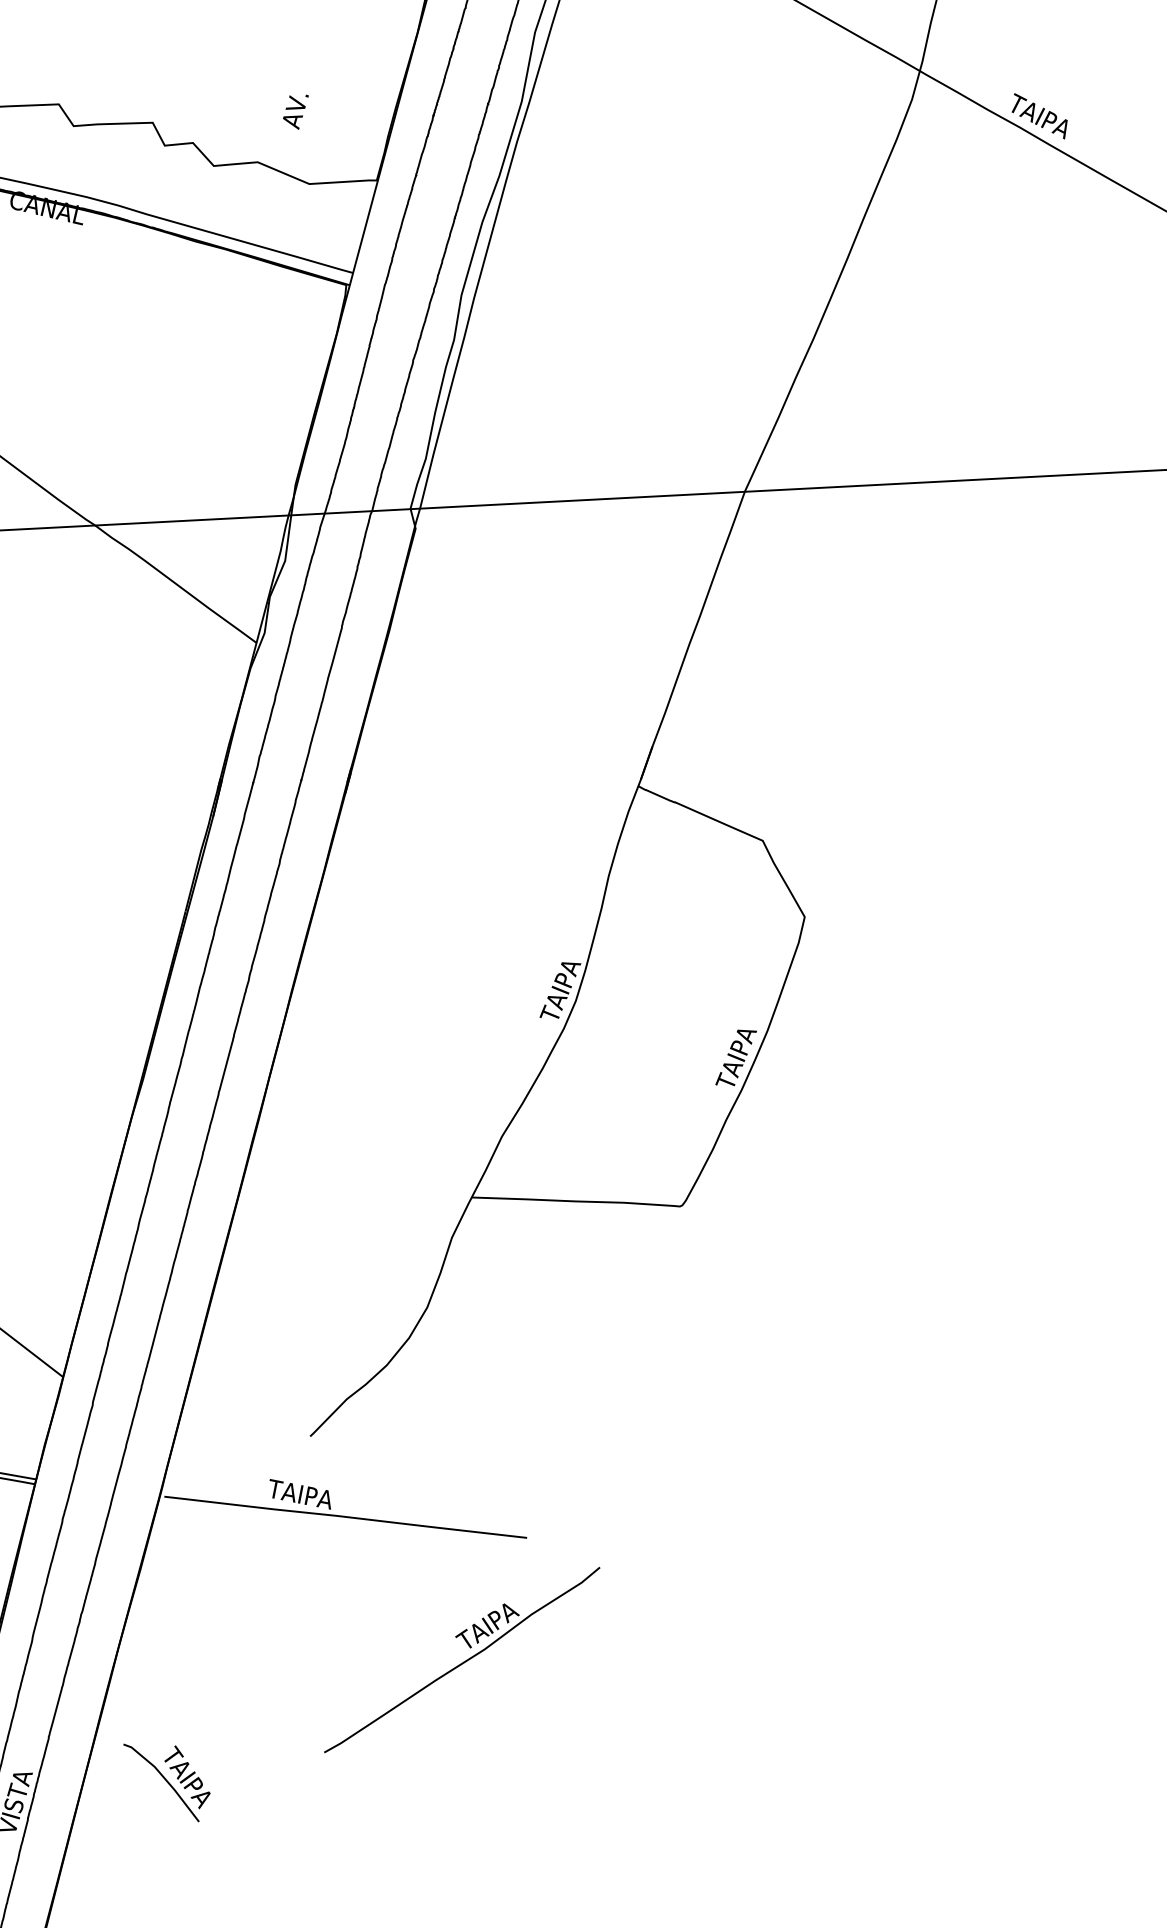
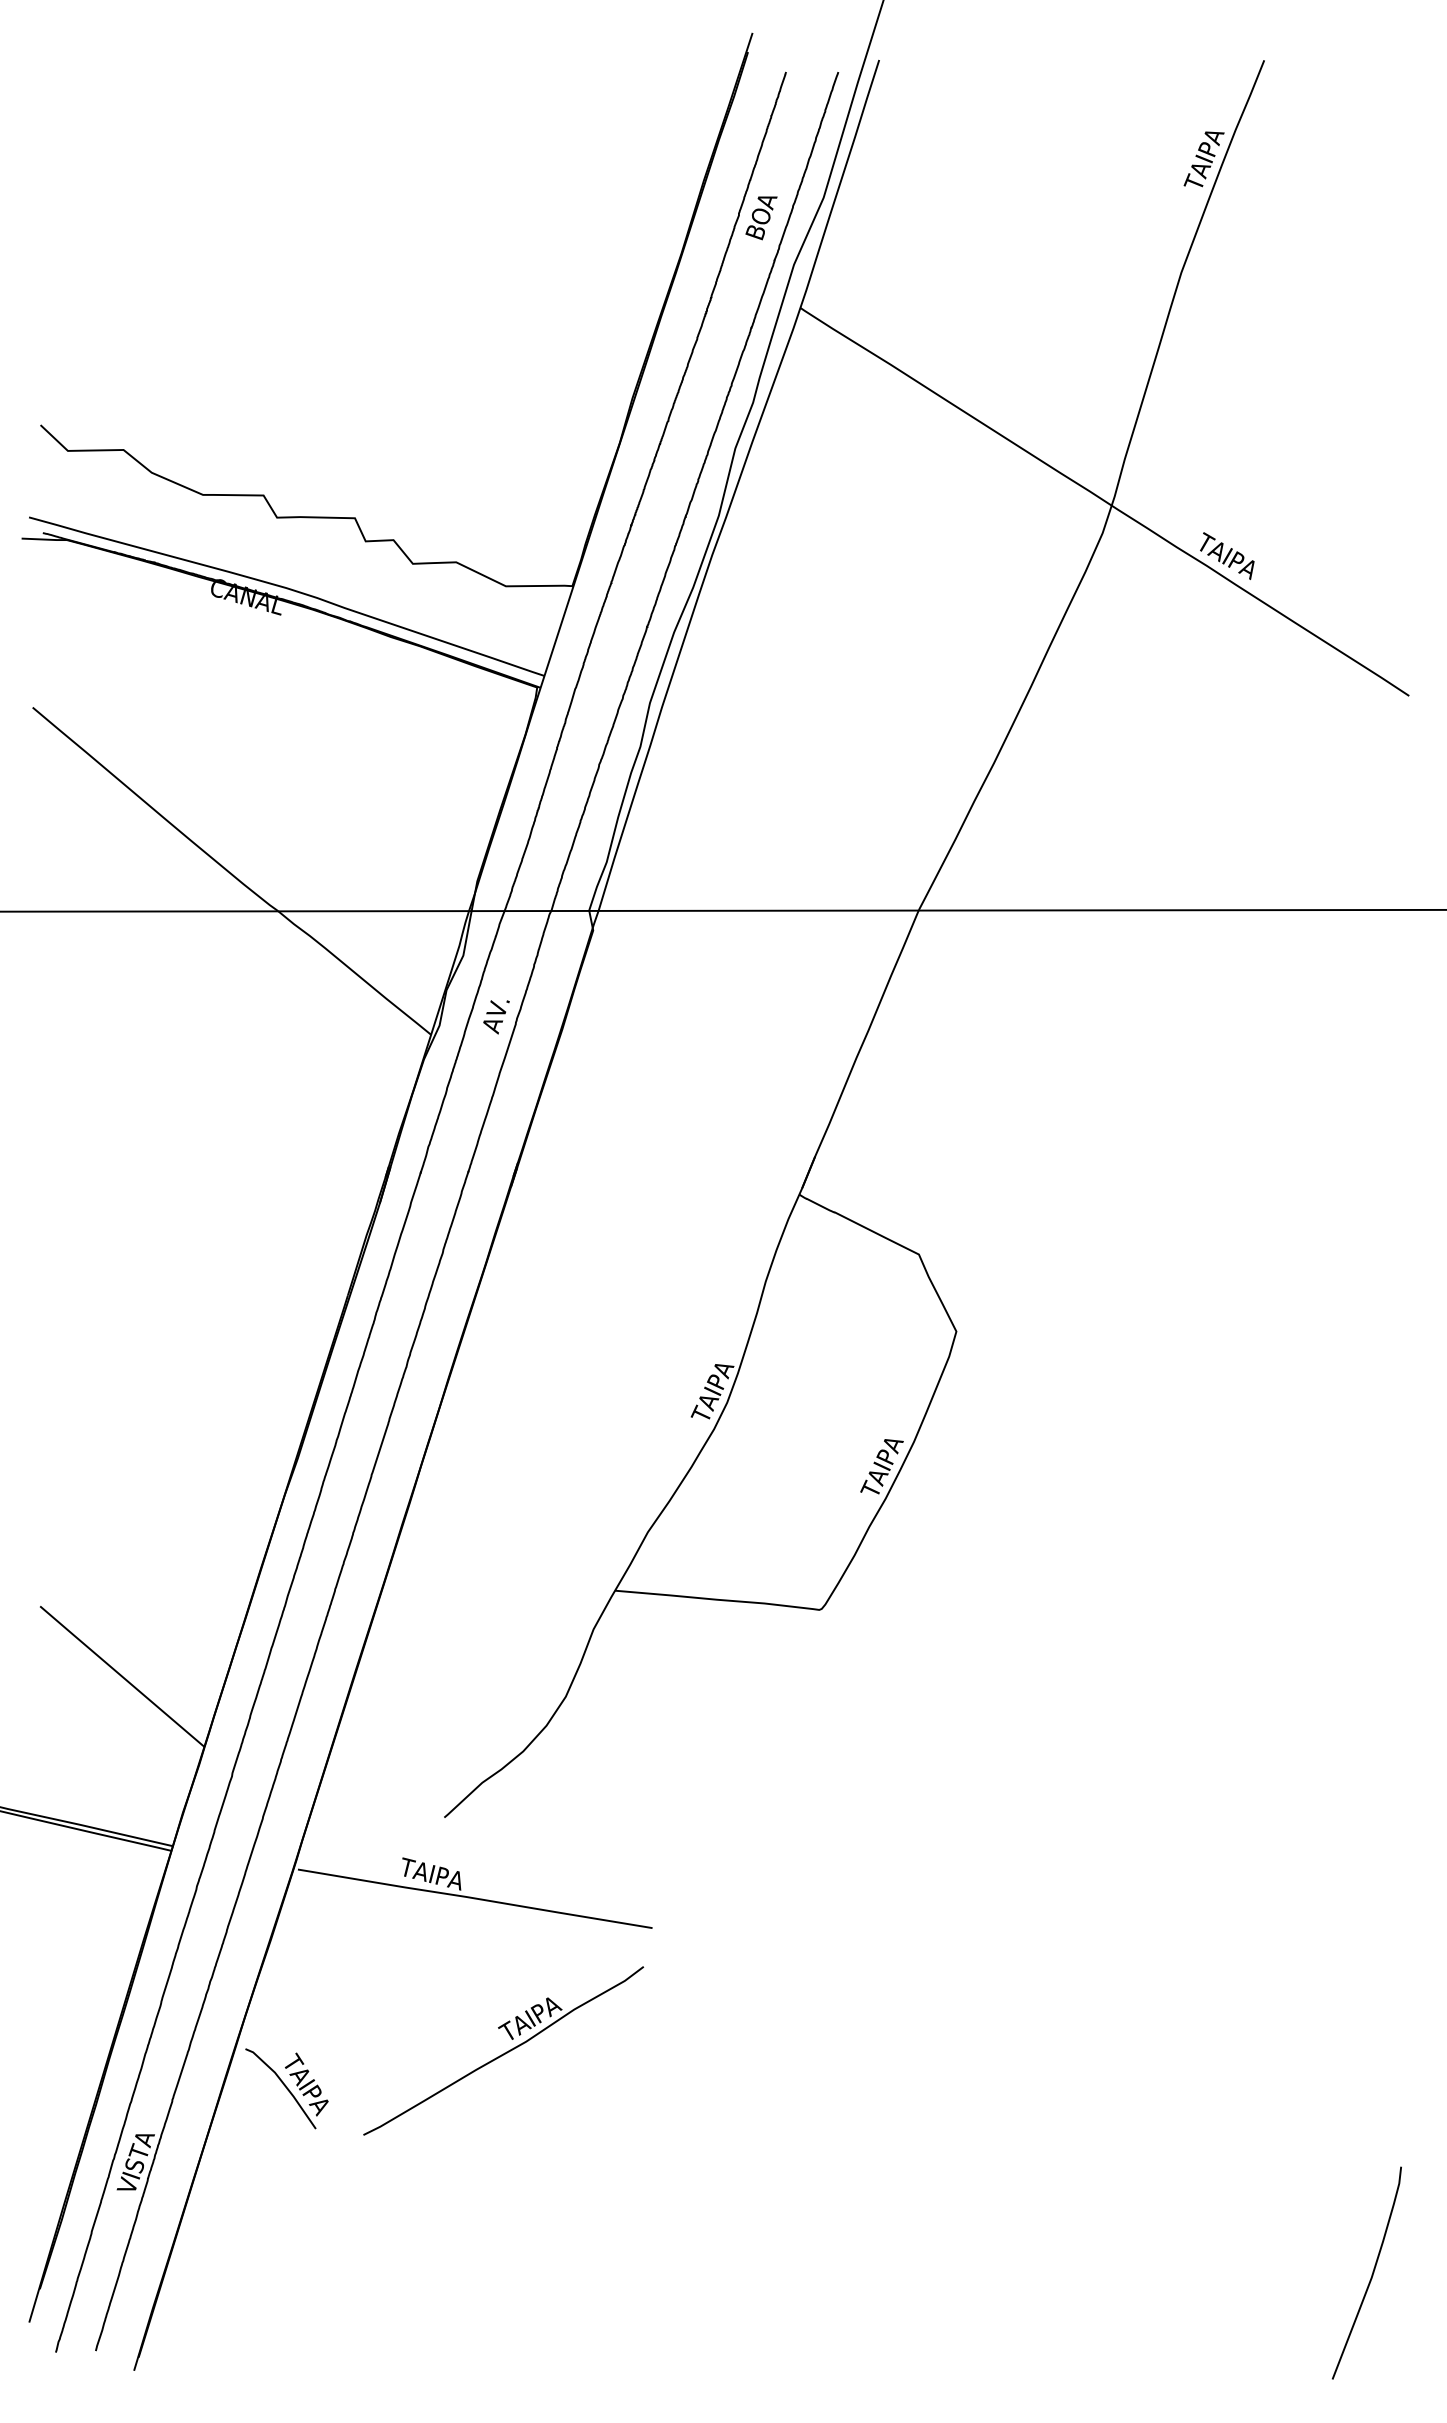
text: (296, 112) -> (496, 1017), moved
part: (462, 1659) -> (503, 2050), moved
part: (167, 1782) -> (286, 2088), moved

